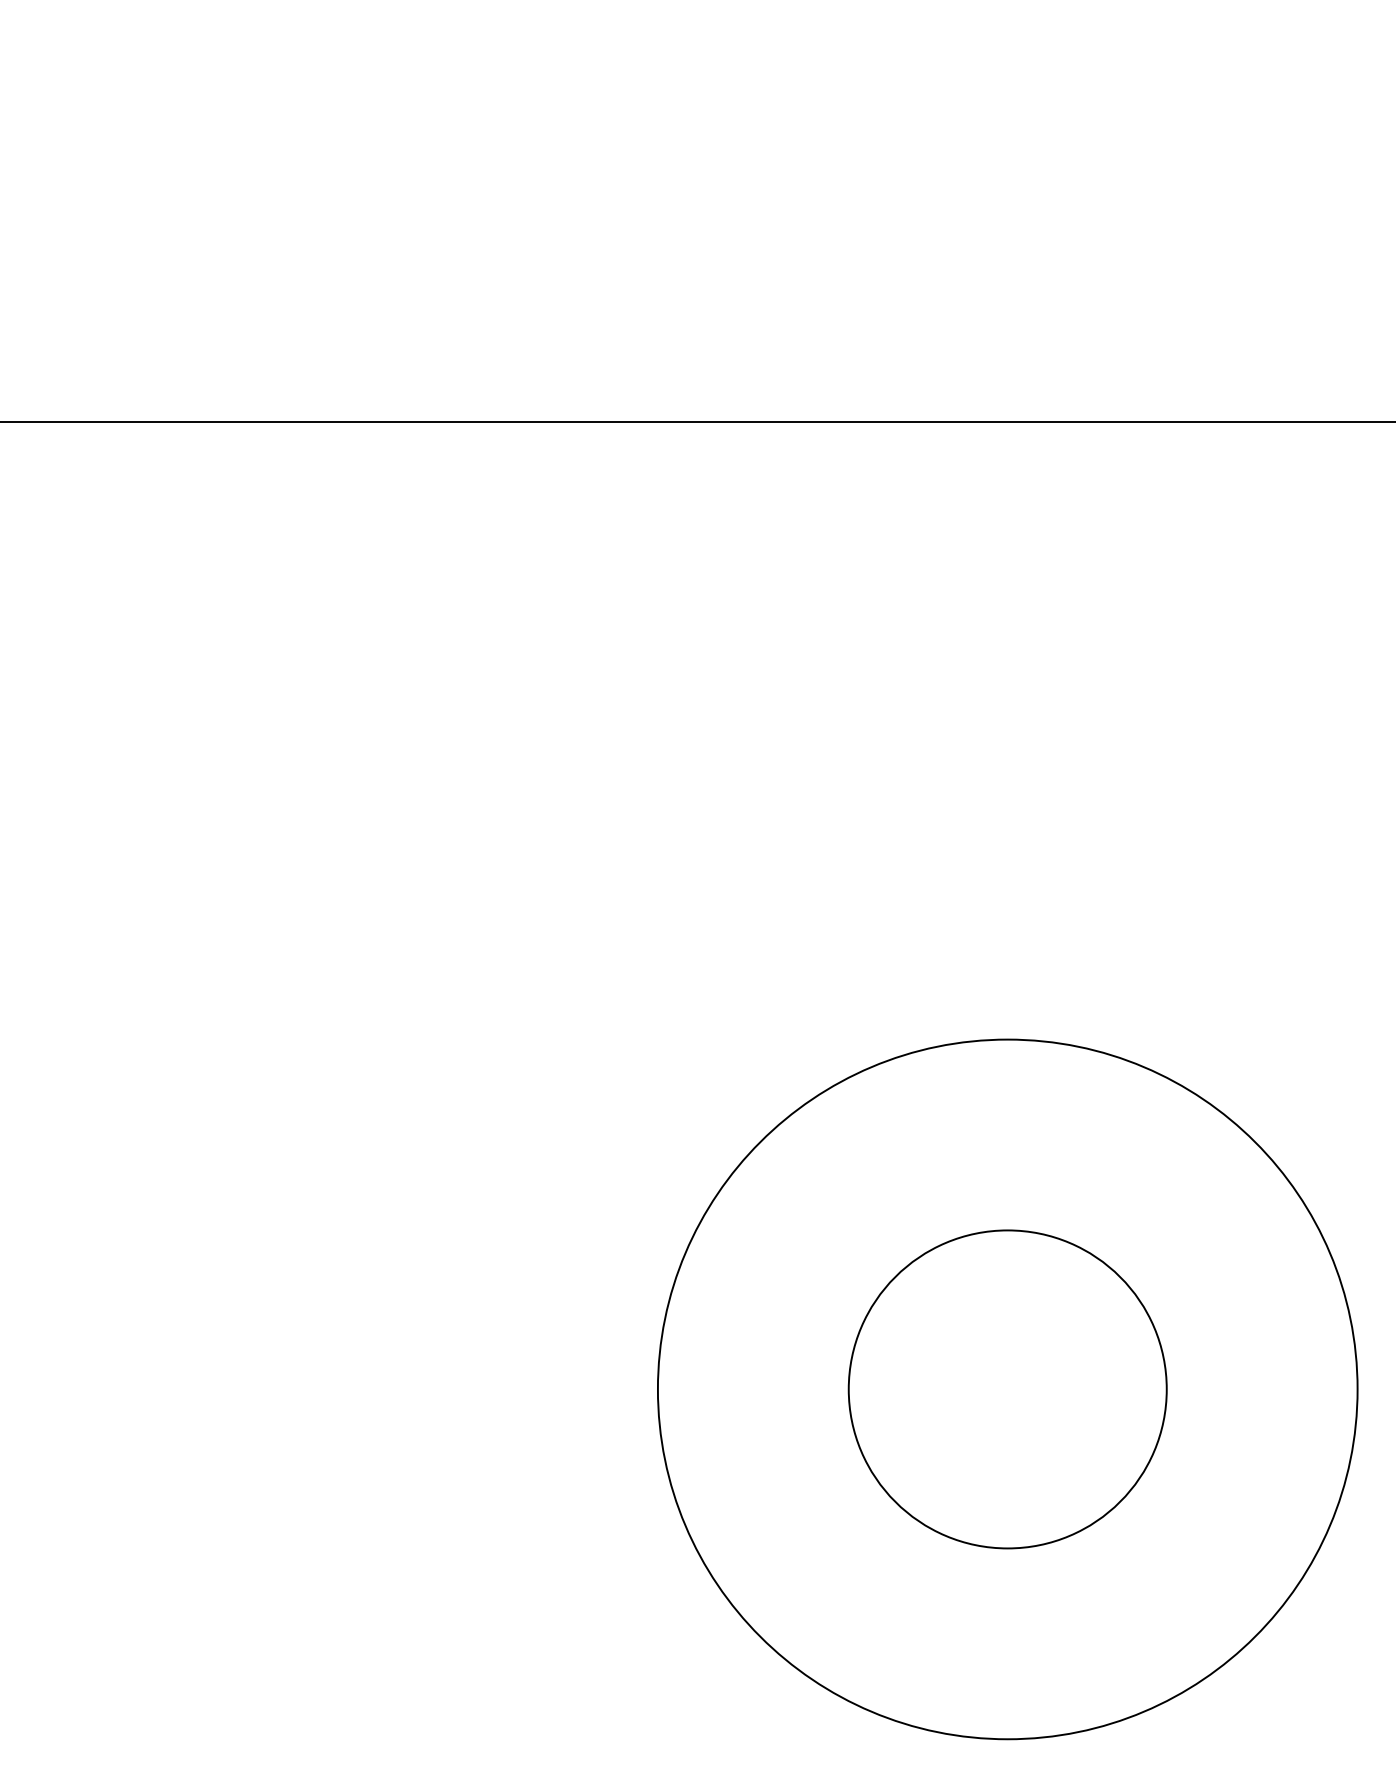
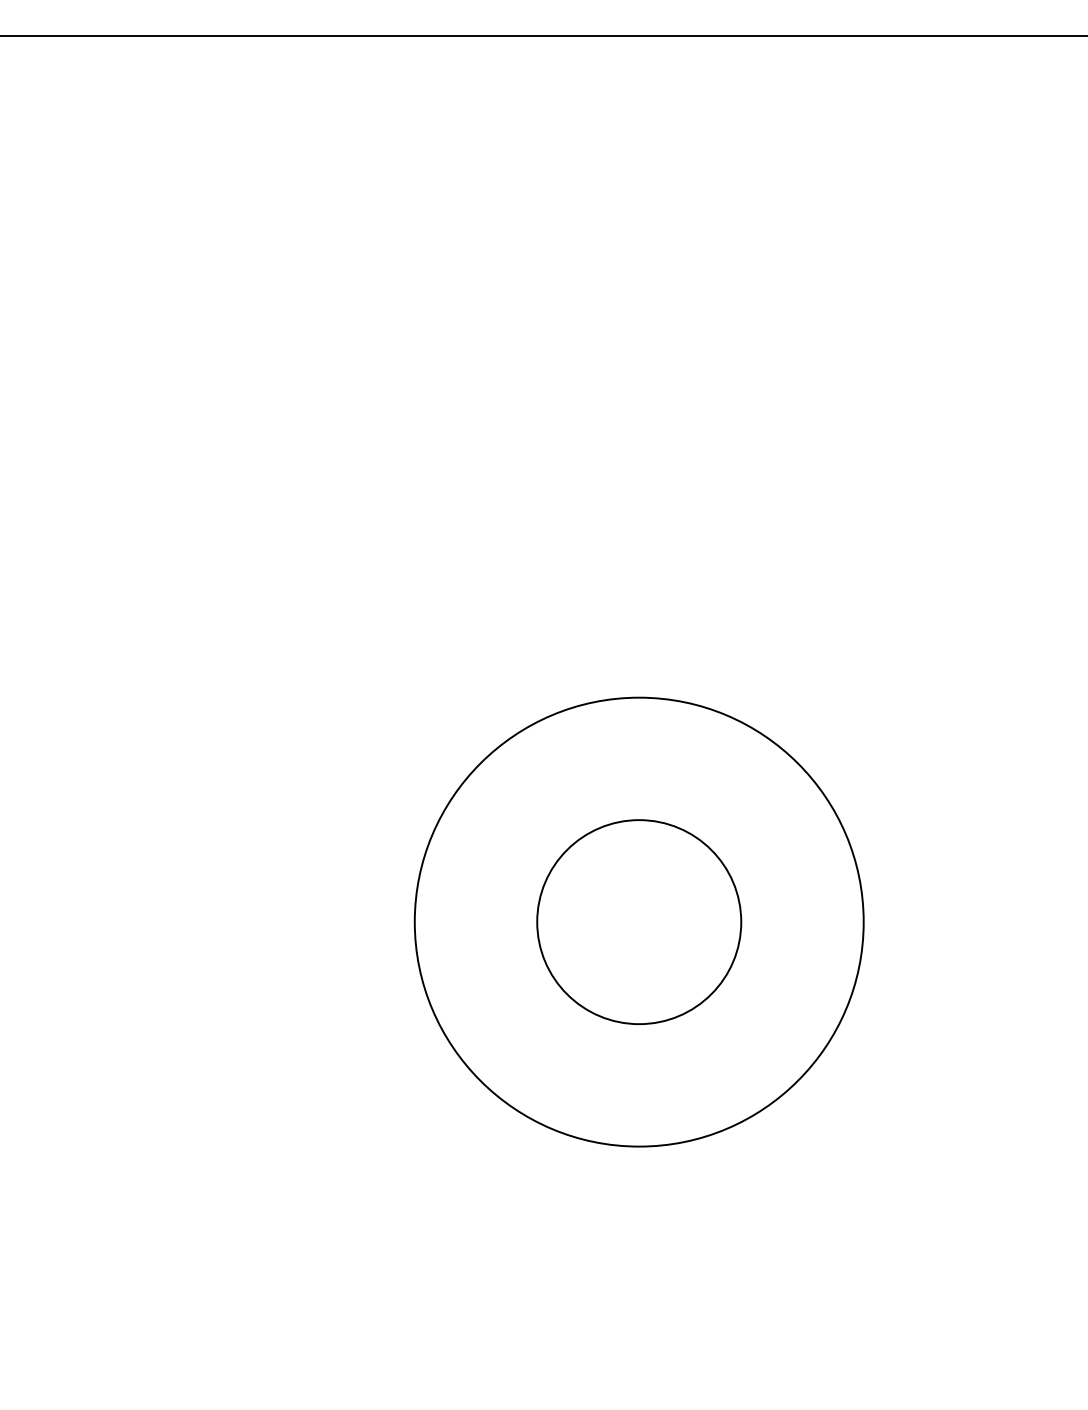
circle: (1007, 1389) -> (639, 922), size x0.7
circle: (1007, 1389) -> (639, 922), size x0.7

